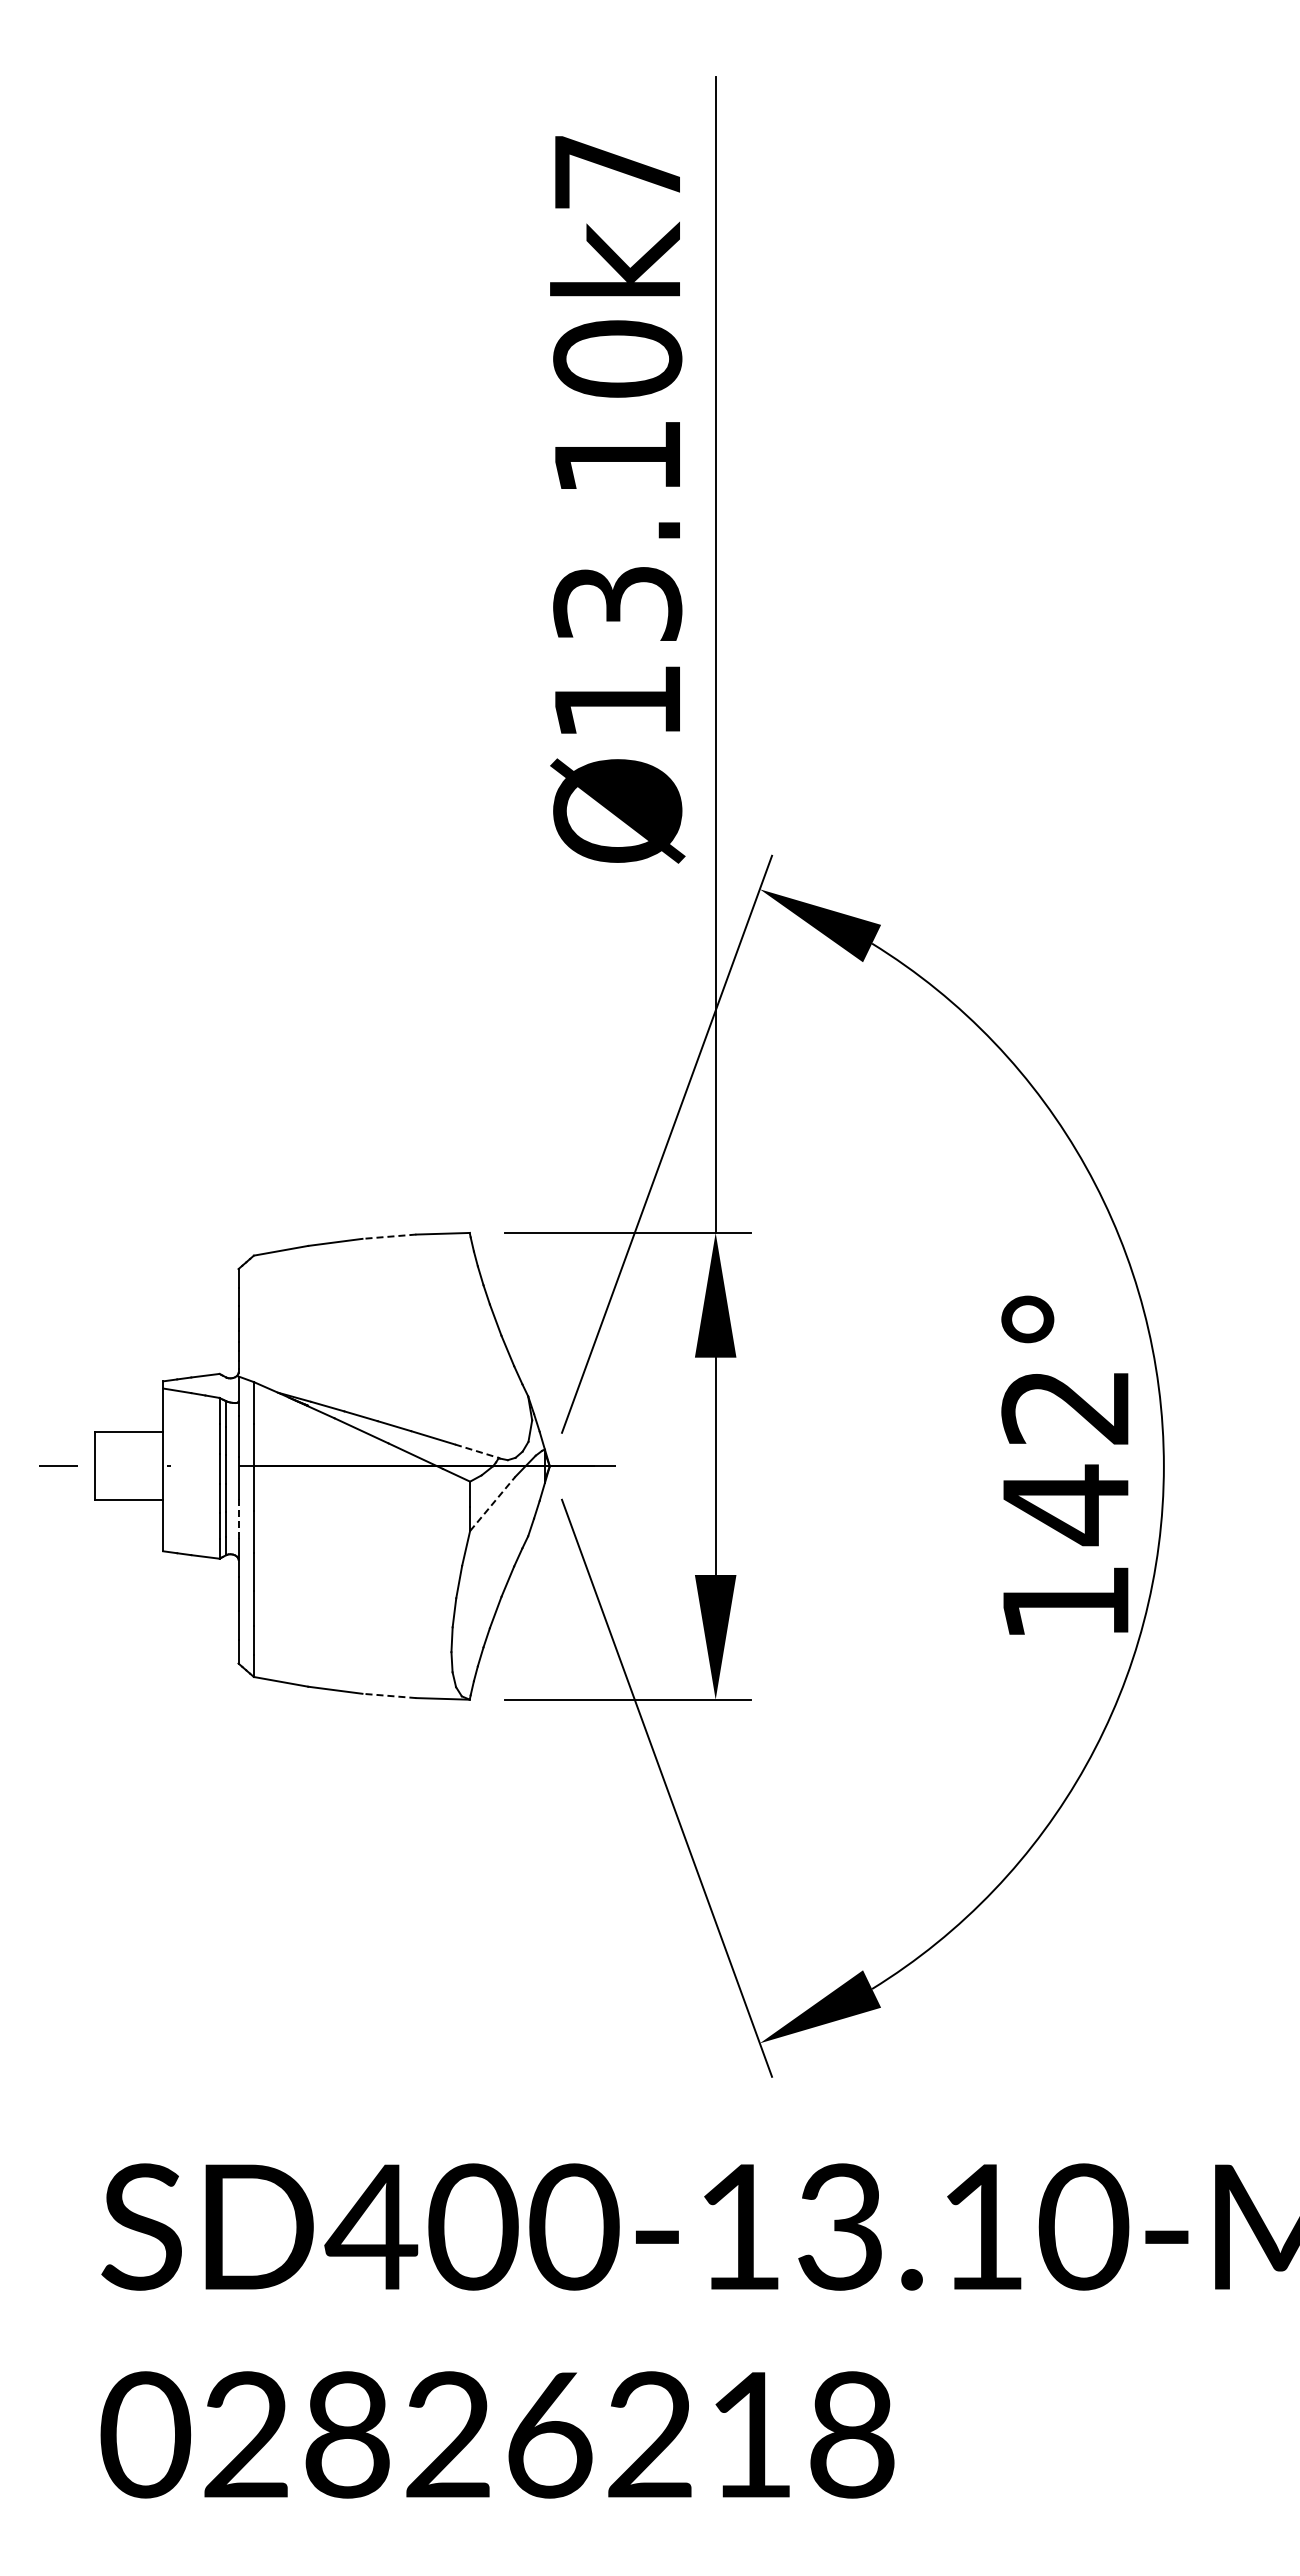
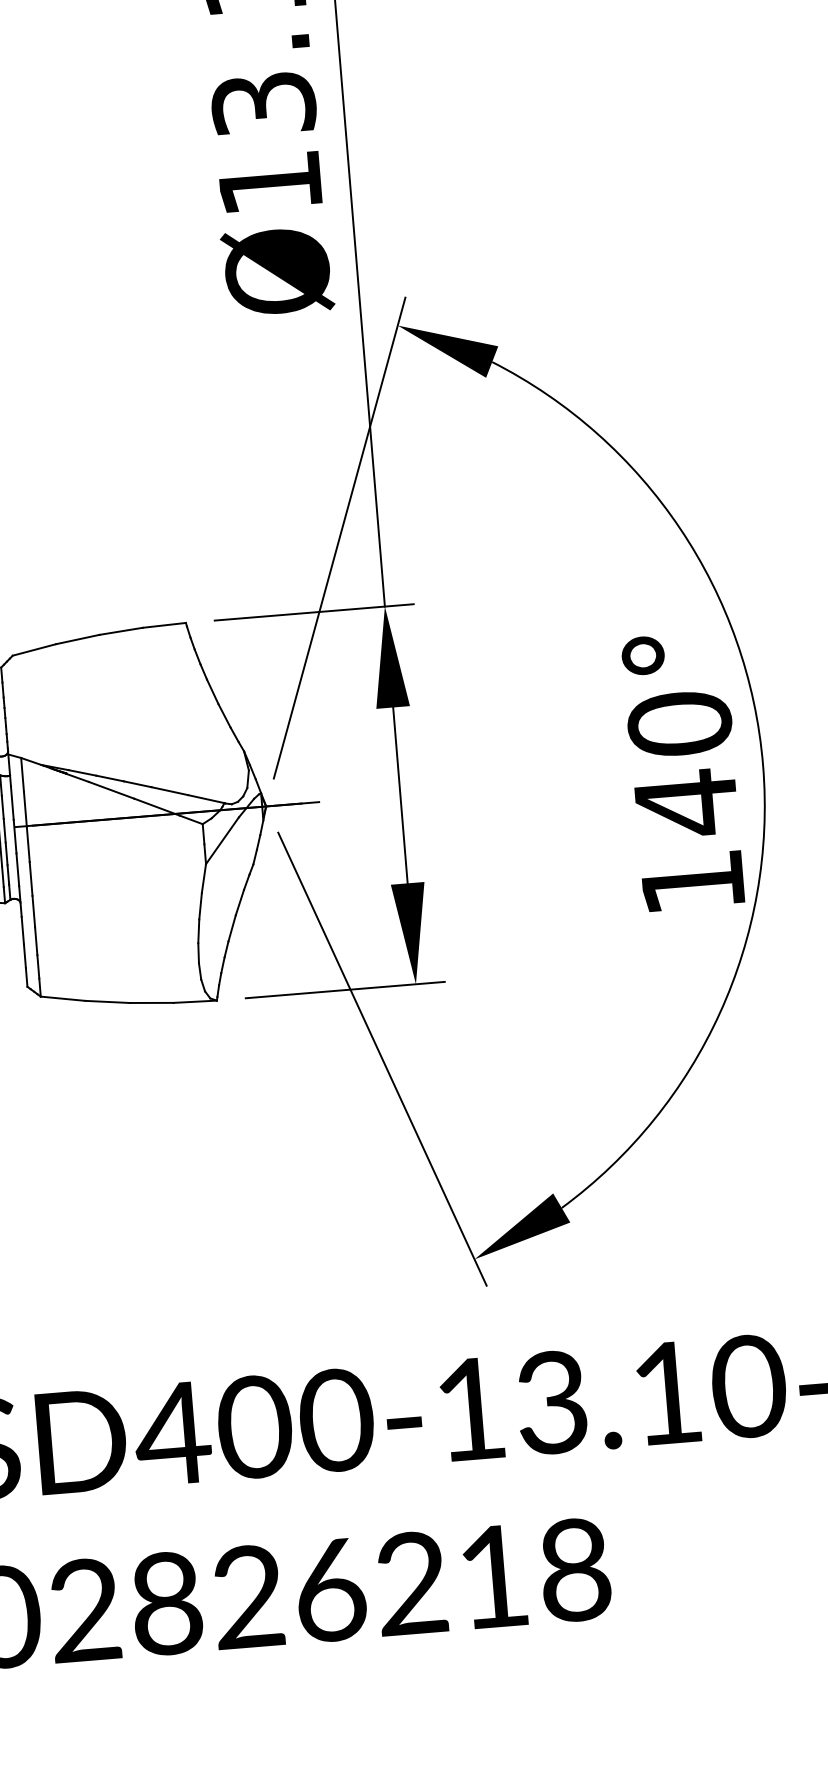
line: (388, 1236) -> (120, 631), dashed -> solid
text: (1065, 1406) -> (679, 723), 142° -> 140°
line: (476, 1451) -> (205, 799), dashed -> solid
line: (493, 1503) -> (223, 840), dashed -> solid
line: (238, 1518) -> (17, 869), dashed -> solid
line: (388, 1695) -> (150, 1002), dashed -> solid

